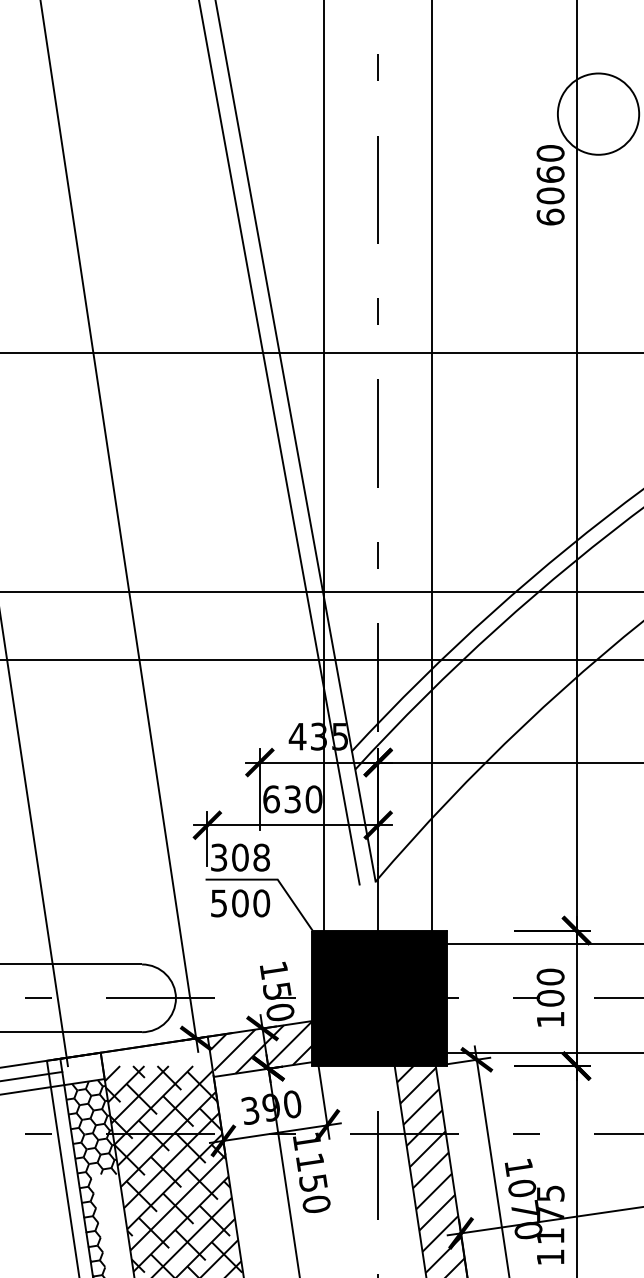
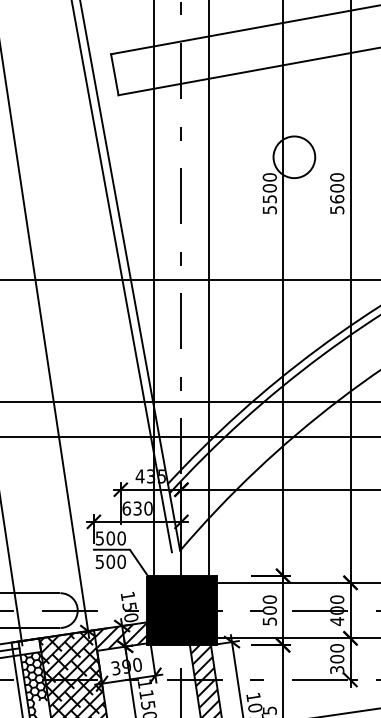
text: (549, 196) -> (269, 199), 6060 -> 5500
text: (239, 857) -> (110, 538), 308 -> 500
text: (549, 1019) -> (269, 621), 100 -> 500
hatch: (155, 1052) -> (67, 638), added

